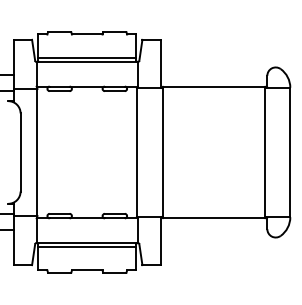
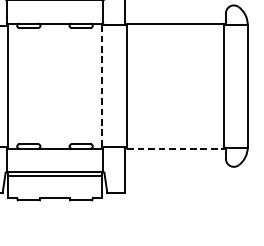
line: (137, 152) -> (102, 86), solid -> dashed
line: (214, 218) -> (175, 148), solid -> dashed

